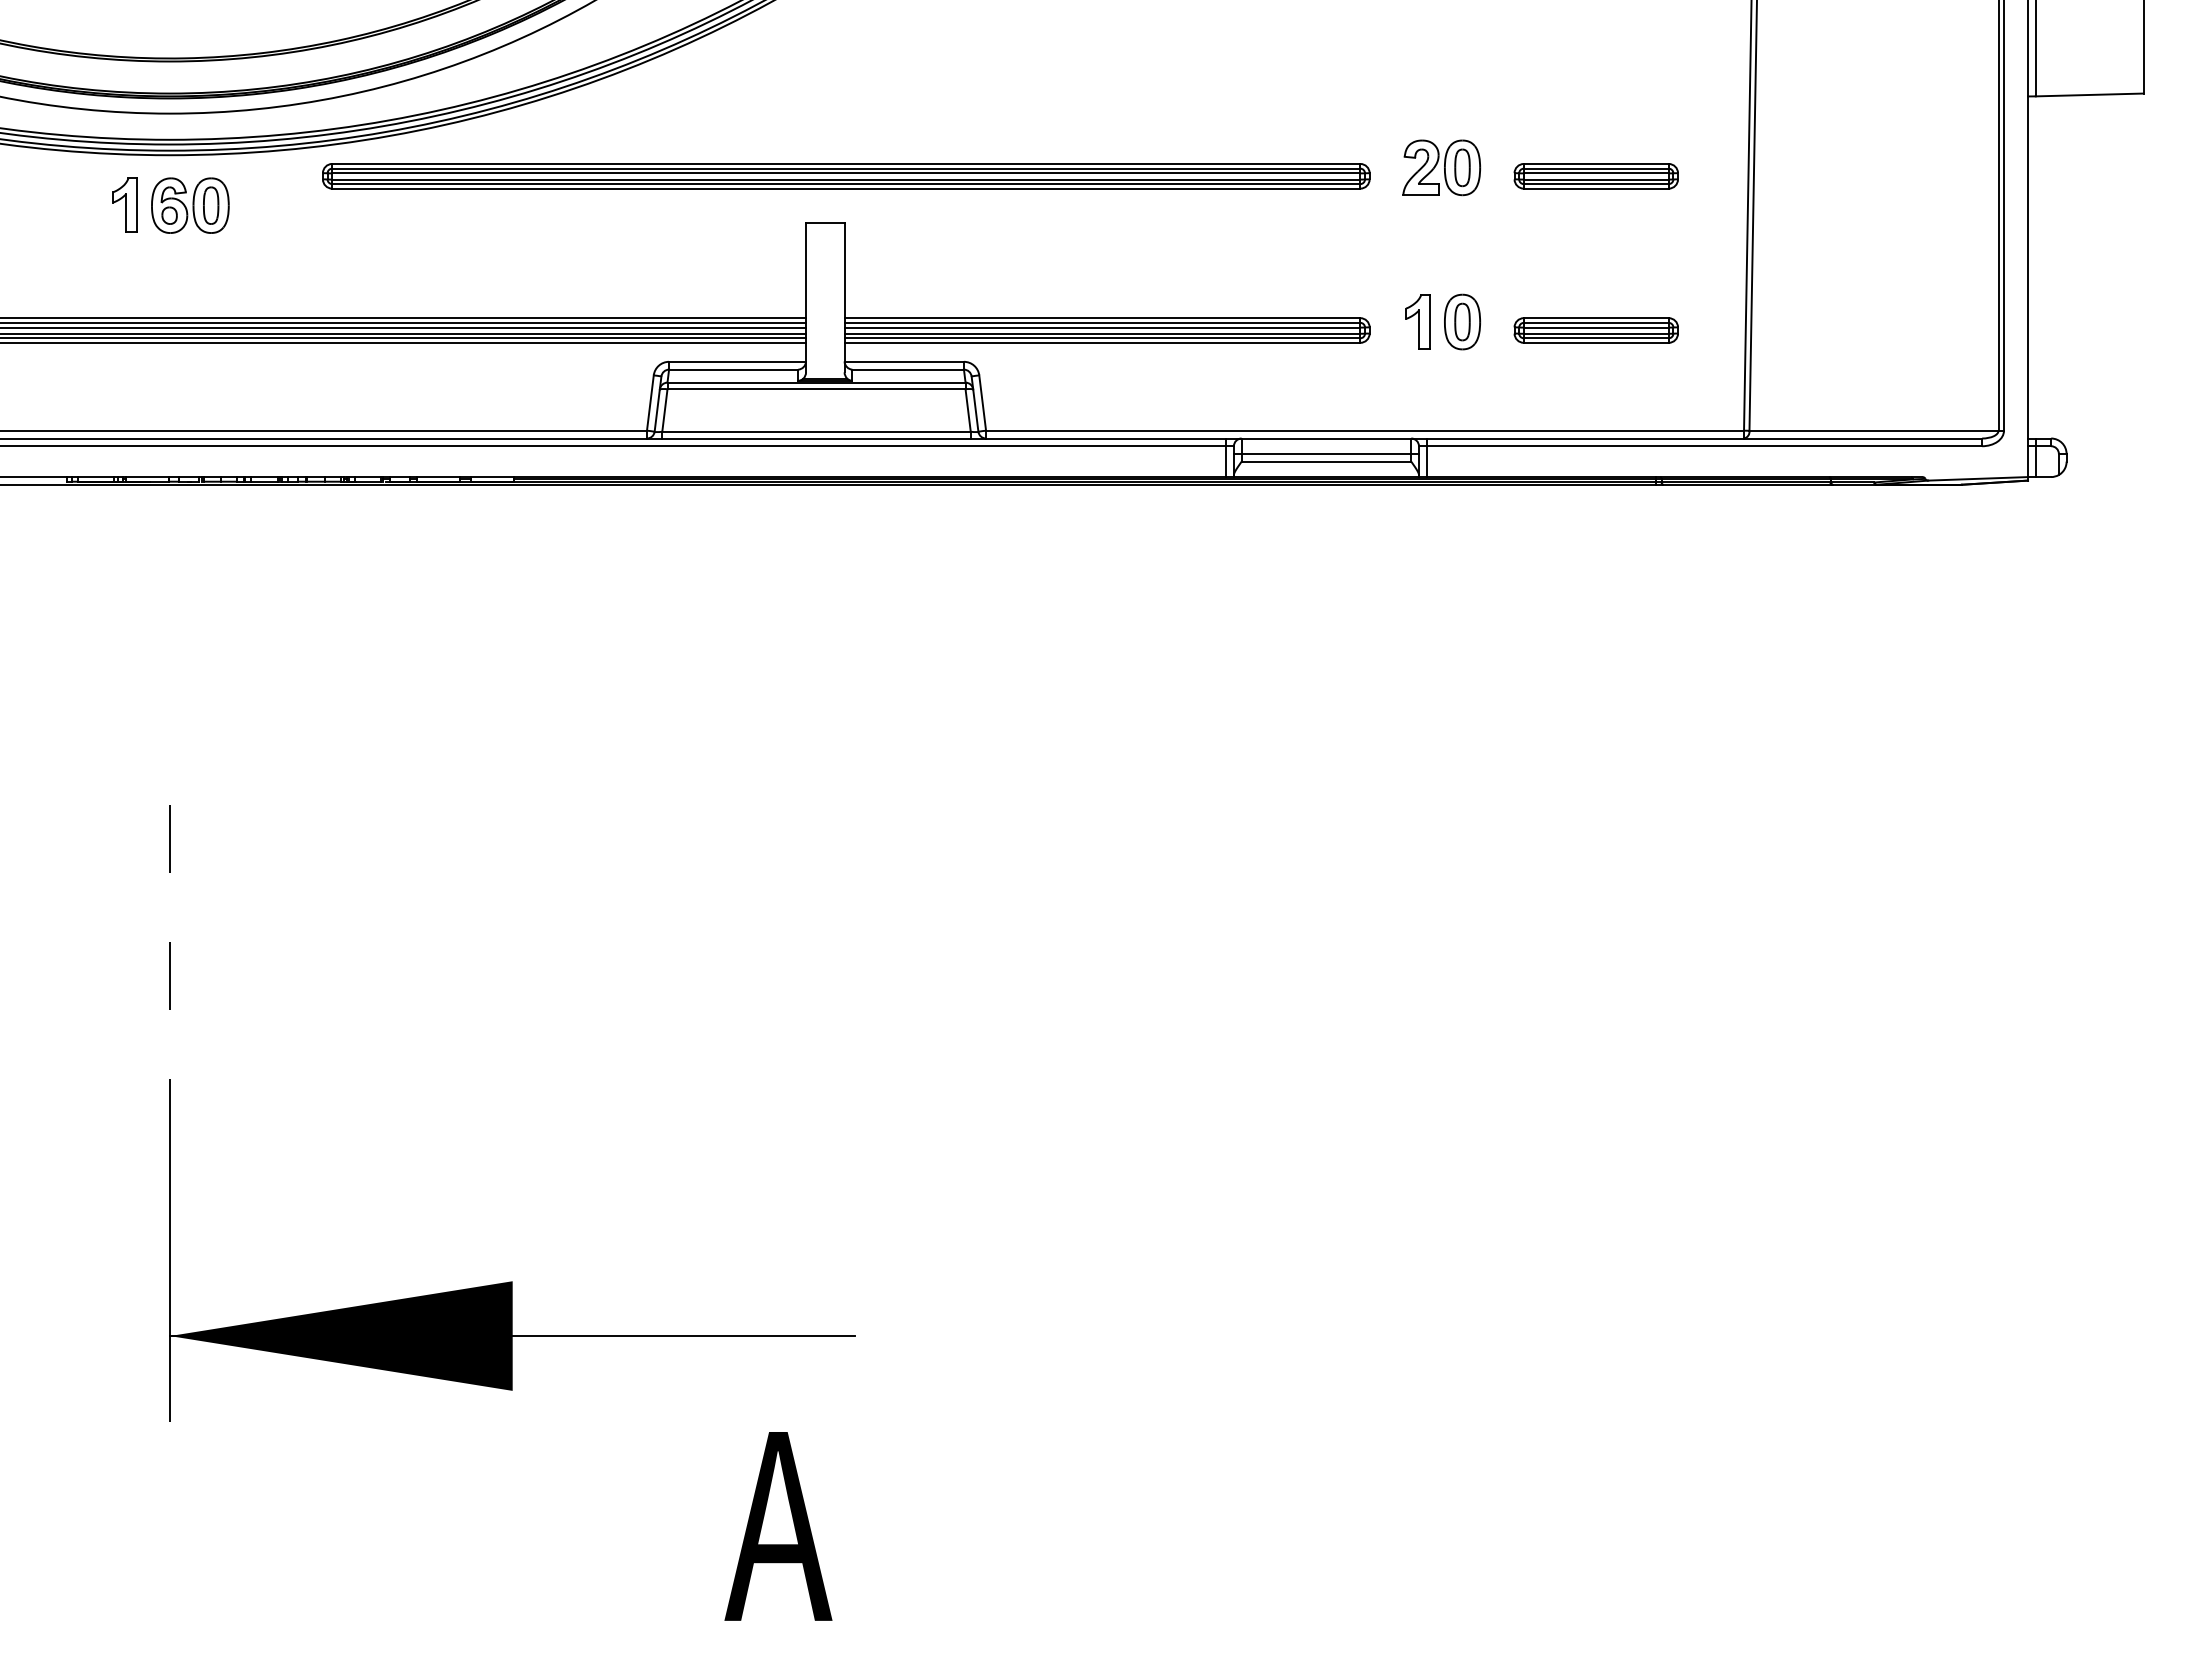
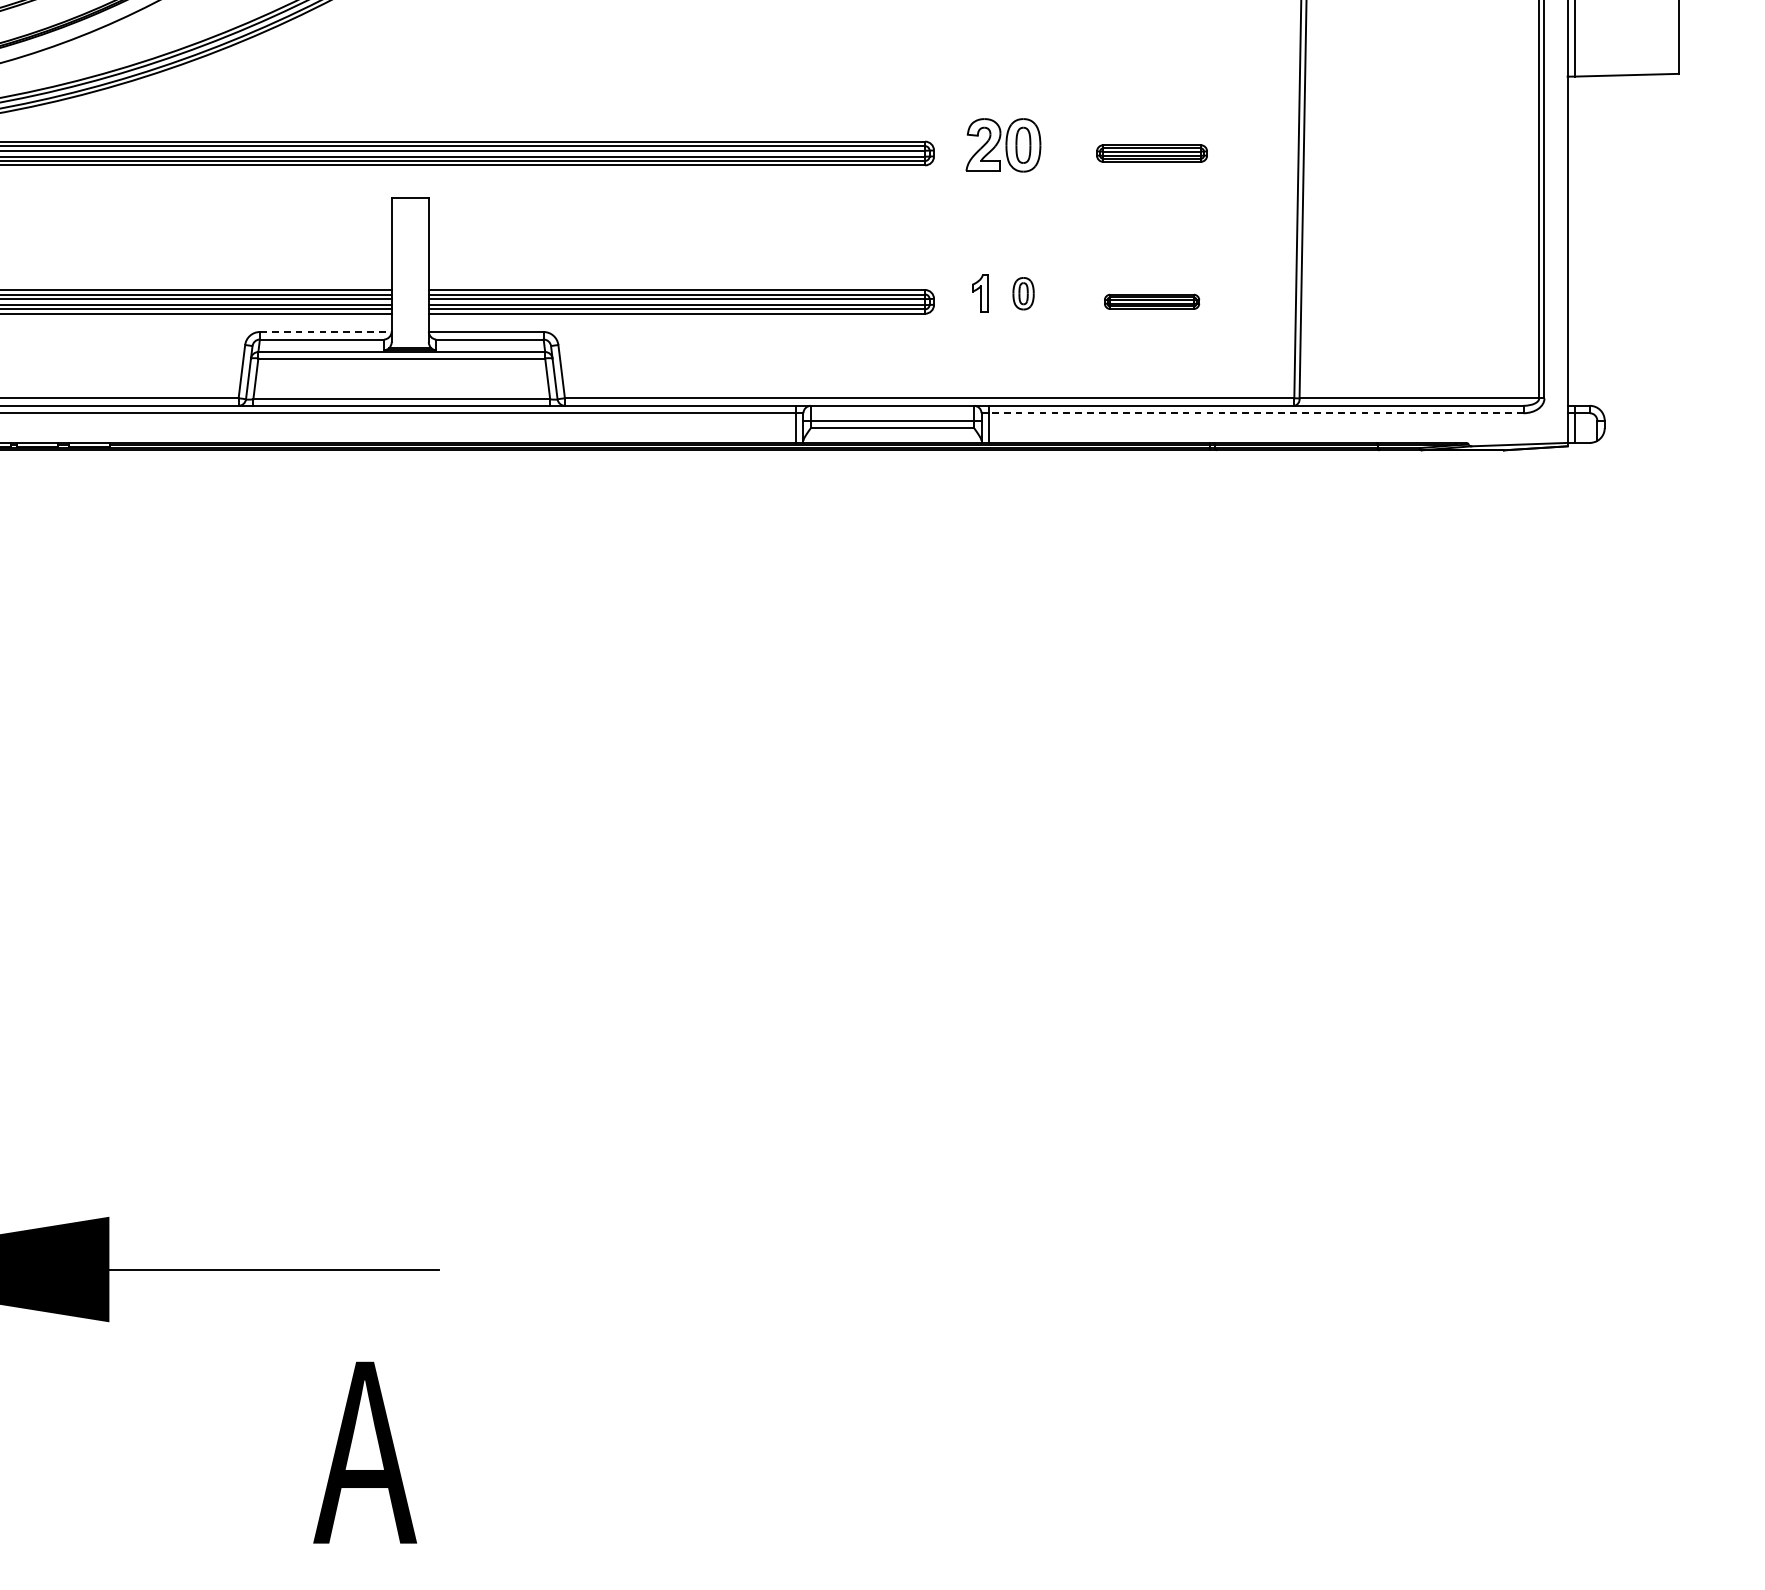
part: (1595, 176) -> (1151, 153), size x0.7
part: (1417, 321) -> (980, 293), size x0.7
part: (1462, 321) -> (1023, 293), size x0.6
part: (1595, 330) -> (1151, 301), size x0.6
line: (738, 361) -> (326, 331), solid -> dashed
line: (1704, 446) -> (1256, 413), solid -> dashed

